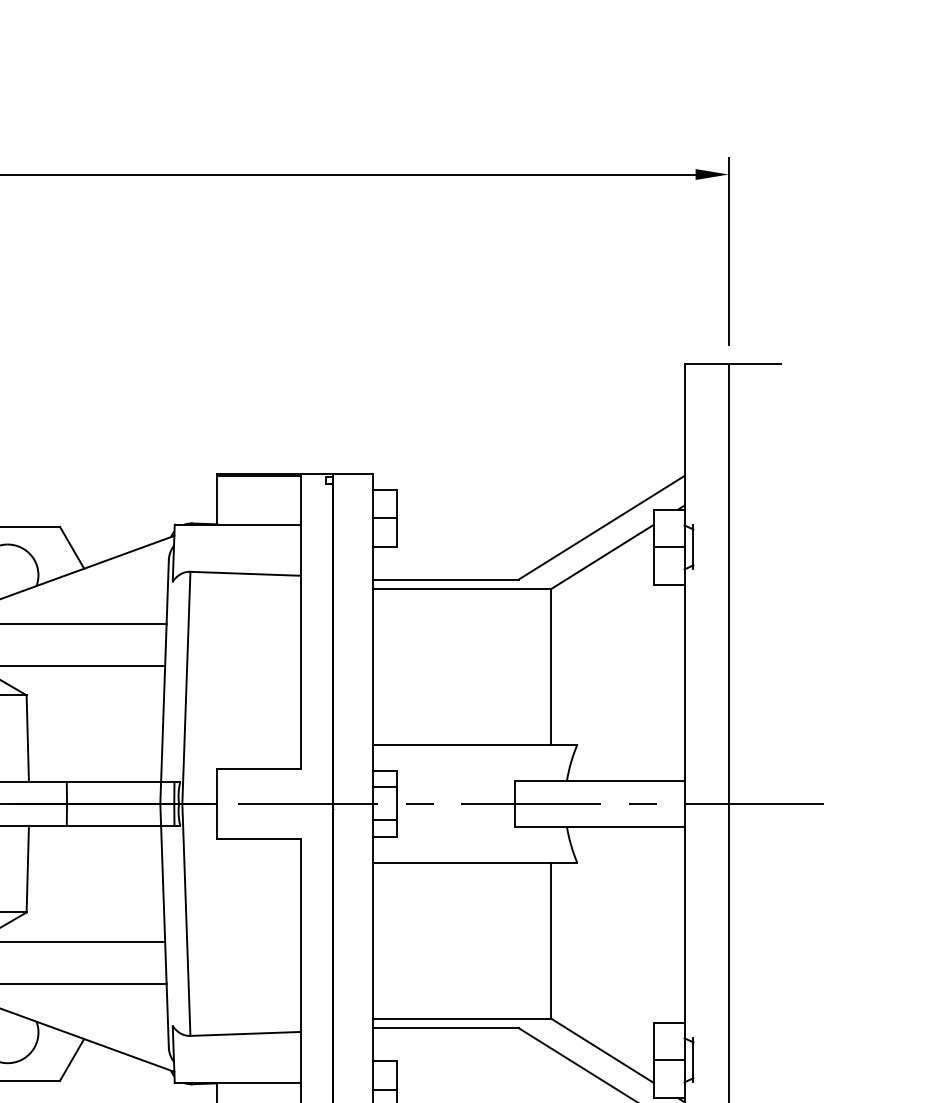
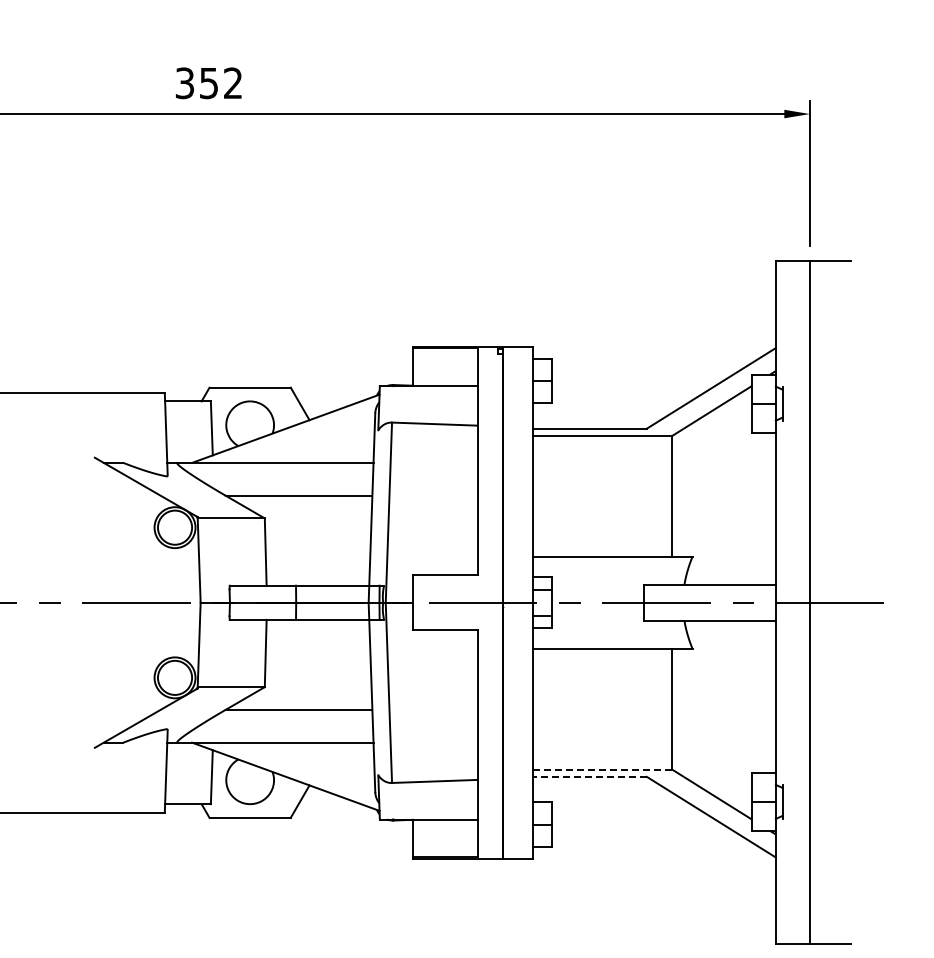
line: (462, 1018) -> (603, 769), solid -> dashed
line: (445, 1027) -> (590, 776), solid -> dashed

